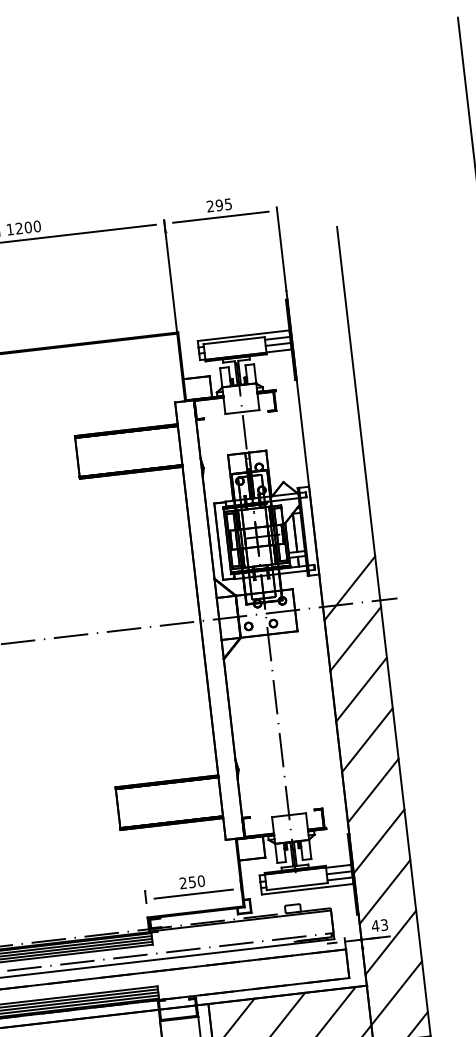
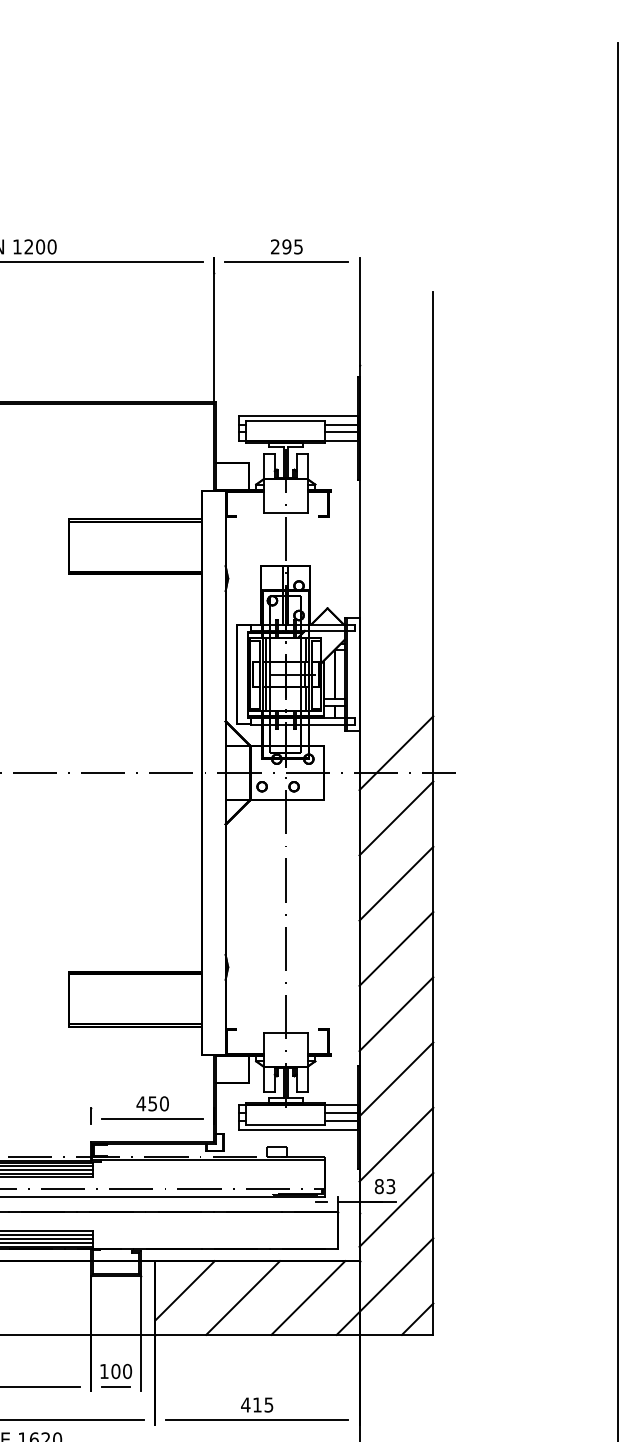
text: (182, 883) -> (140, 1103), 250 -> 450
text: (375, 926) -> (379, 1186), 43 -> 83

